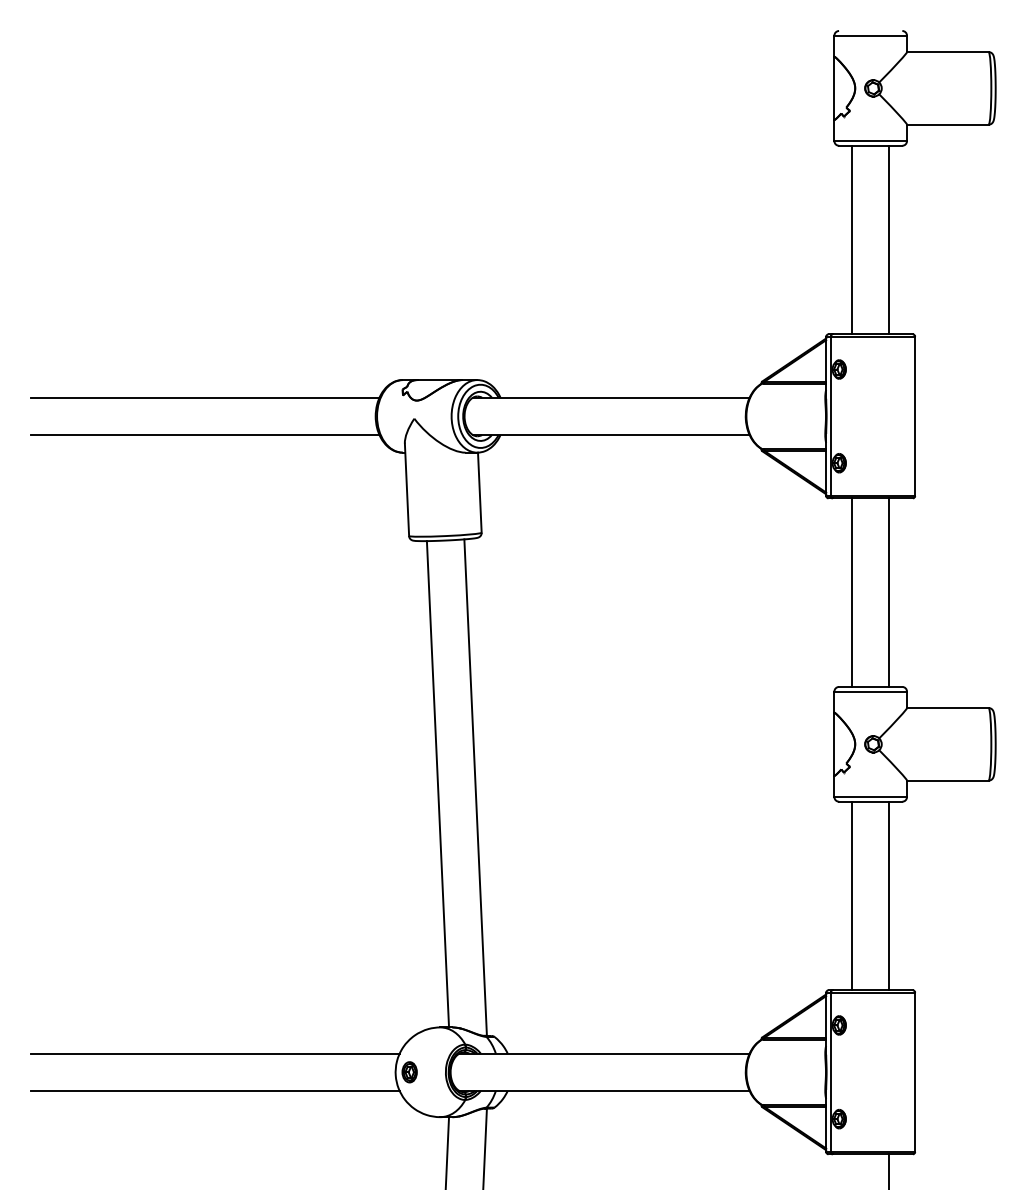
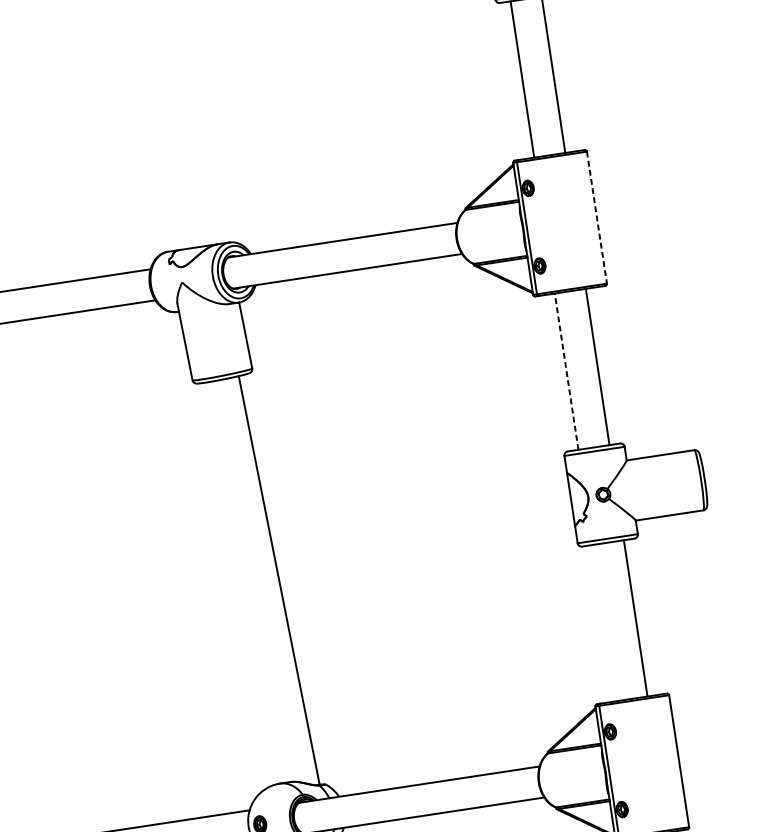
line: (915, 416) -> (597, 217), solid -> dashed
line: (851, 592) -> (566, 371), solid -> dashed
line: (437, 784) -> (247, 582), removed
line: (851, 895) -> (604, 622), removed

